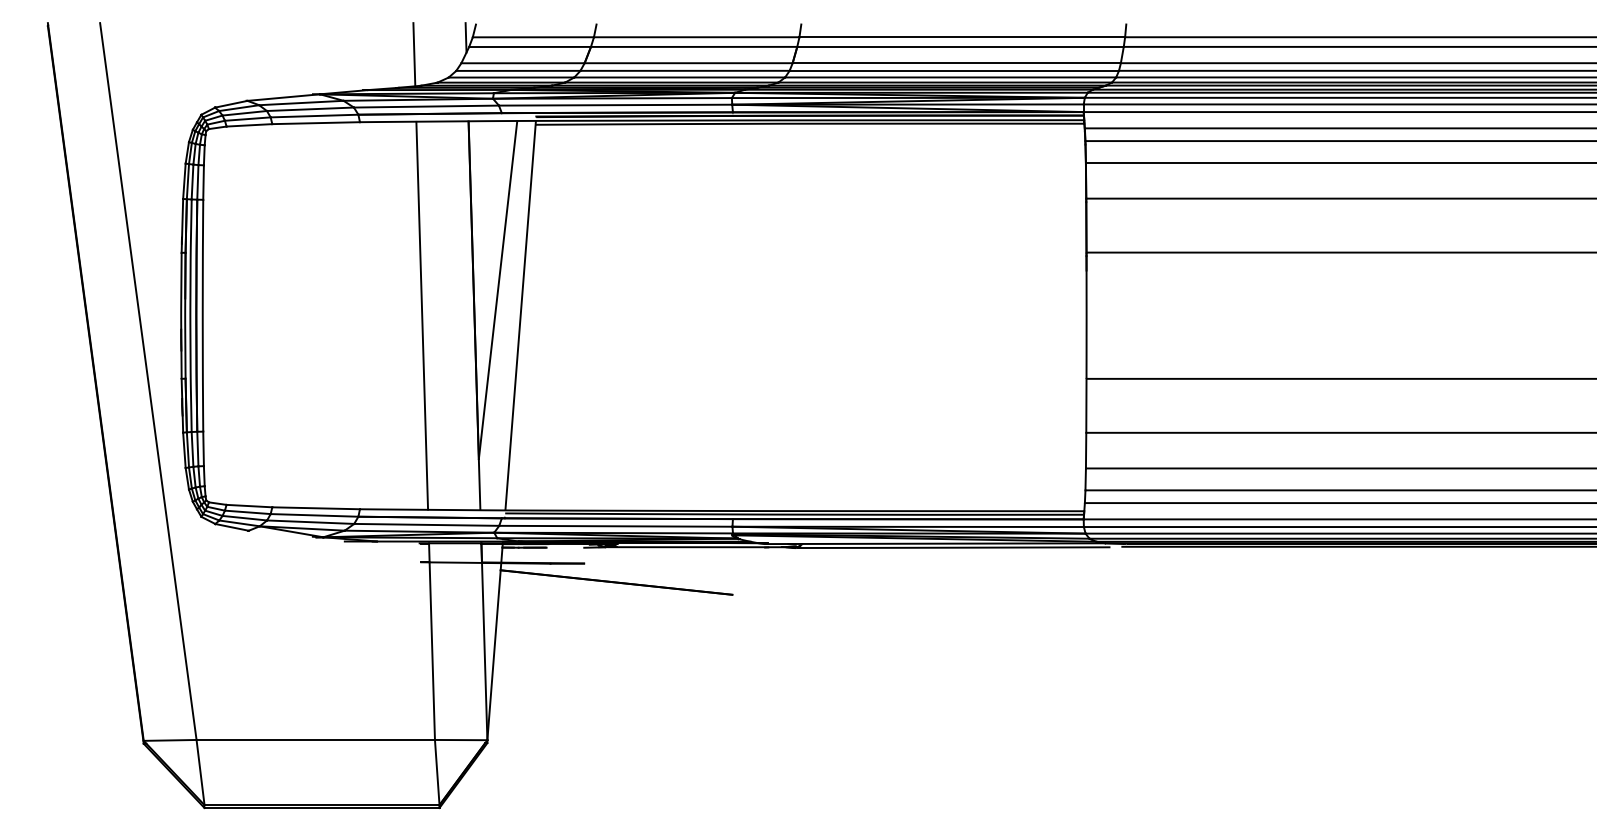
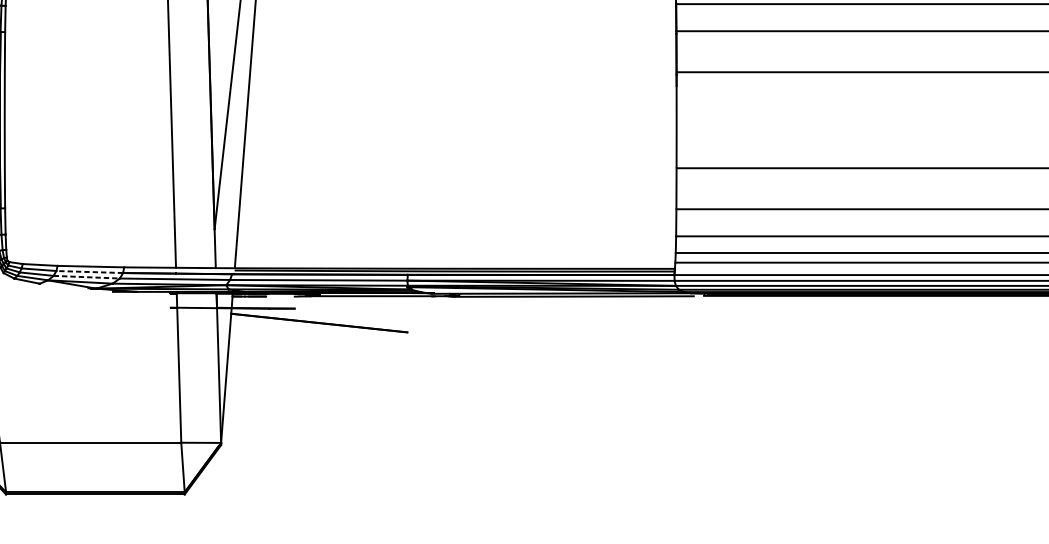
line: (314, 515) -> (89, 272), solid -> dashed
line: (310, 522) -> (86, 277), solid -> dashed

